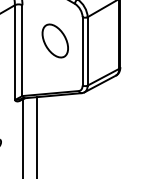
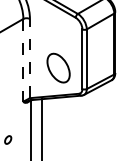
part: (55, 40) -> (58, 67), moved
line: (21, 50) -> (29, 58), solid -> dashed
line: (15, 52) -> (23, 60), solid -> dashed

